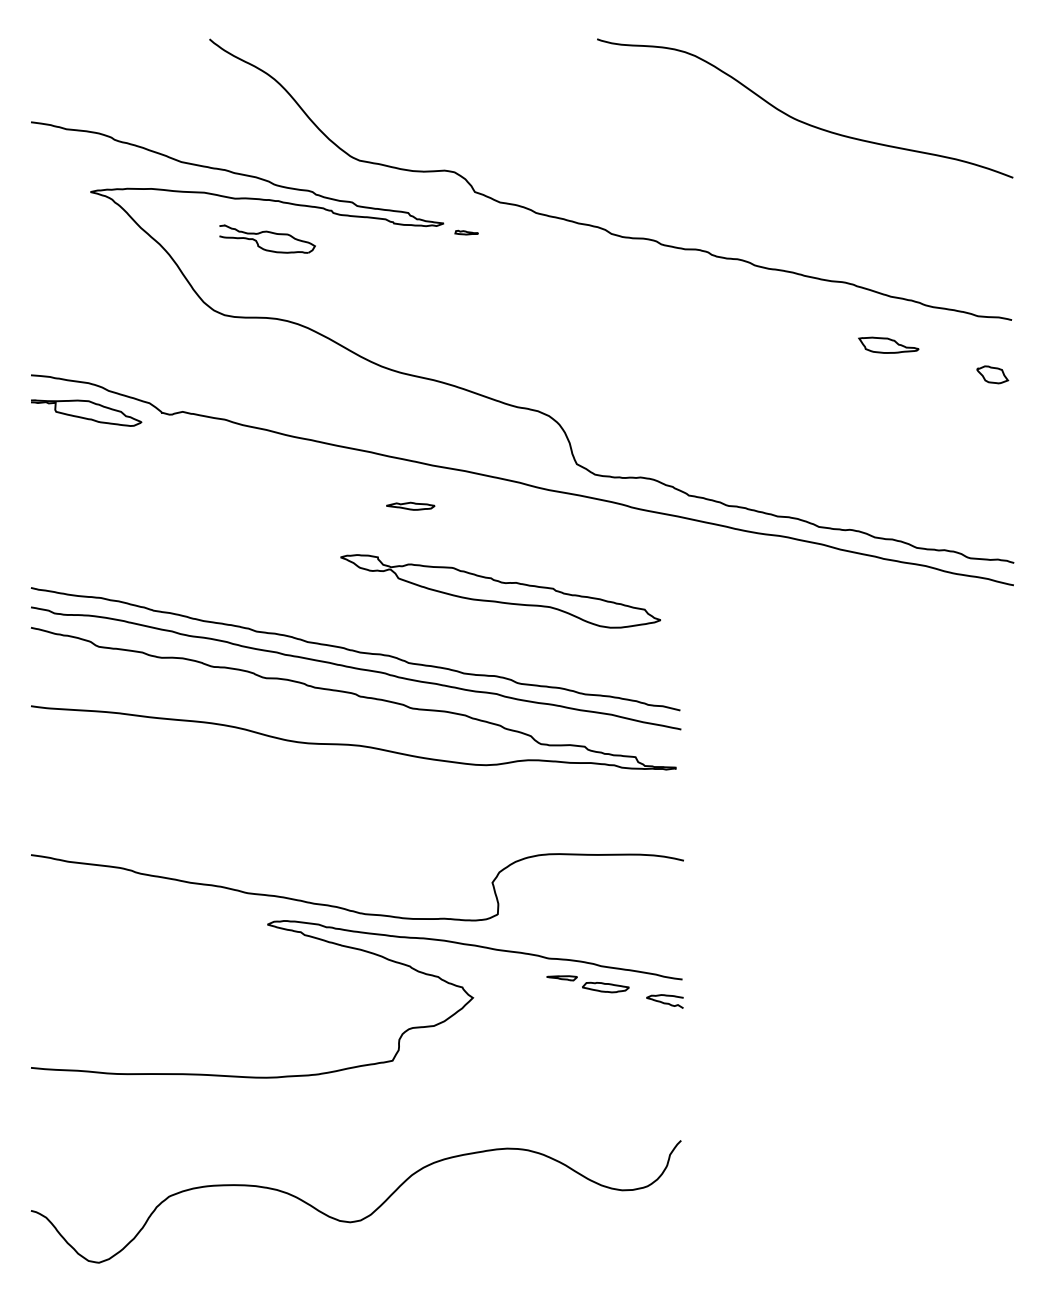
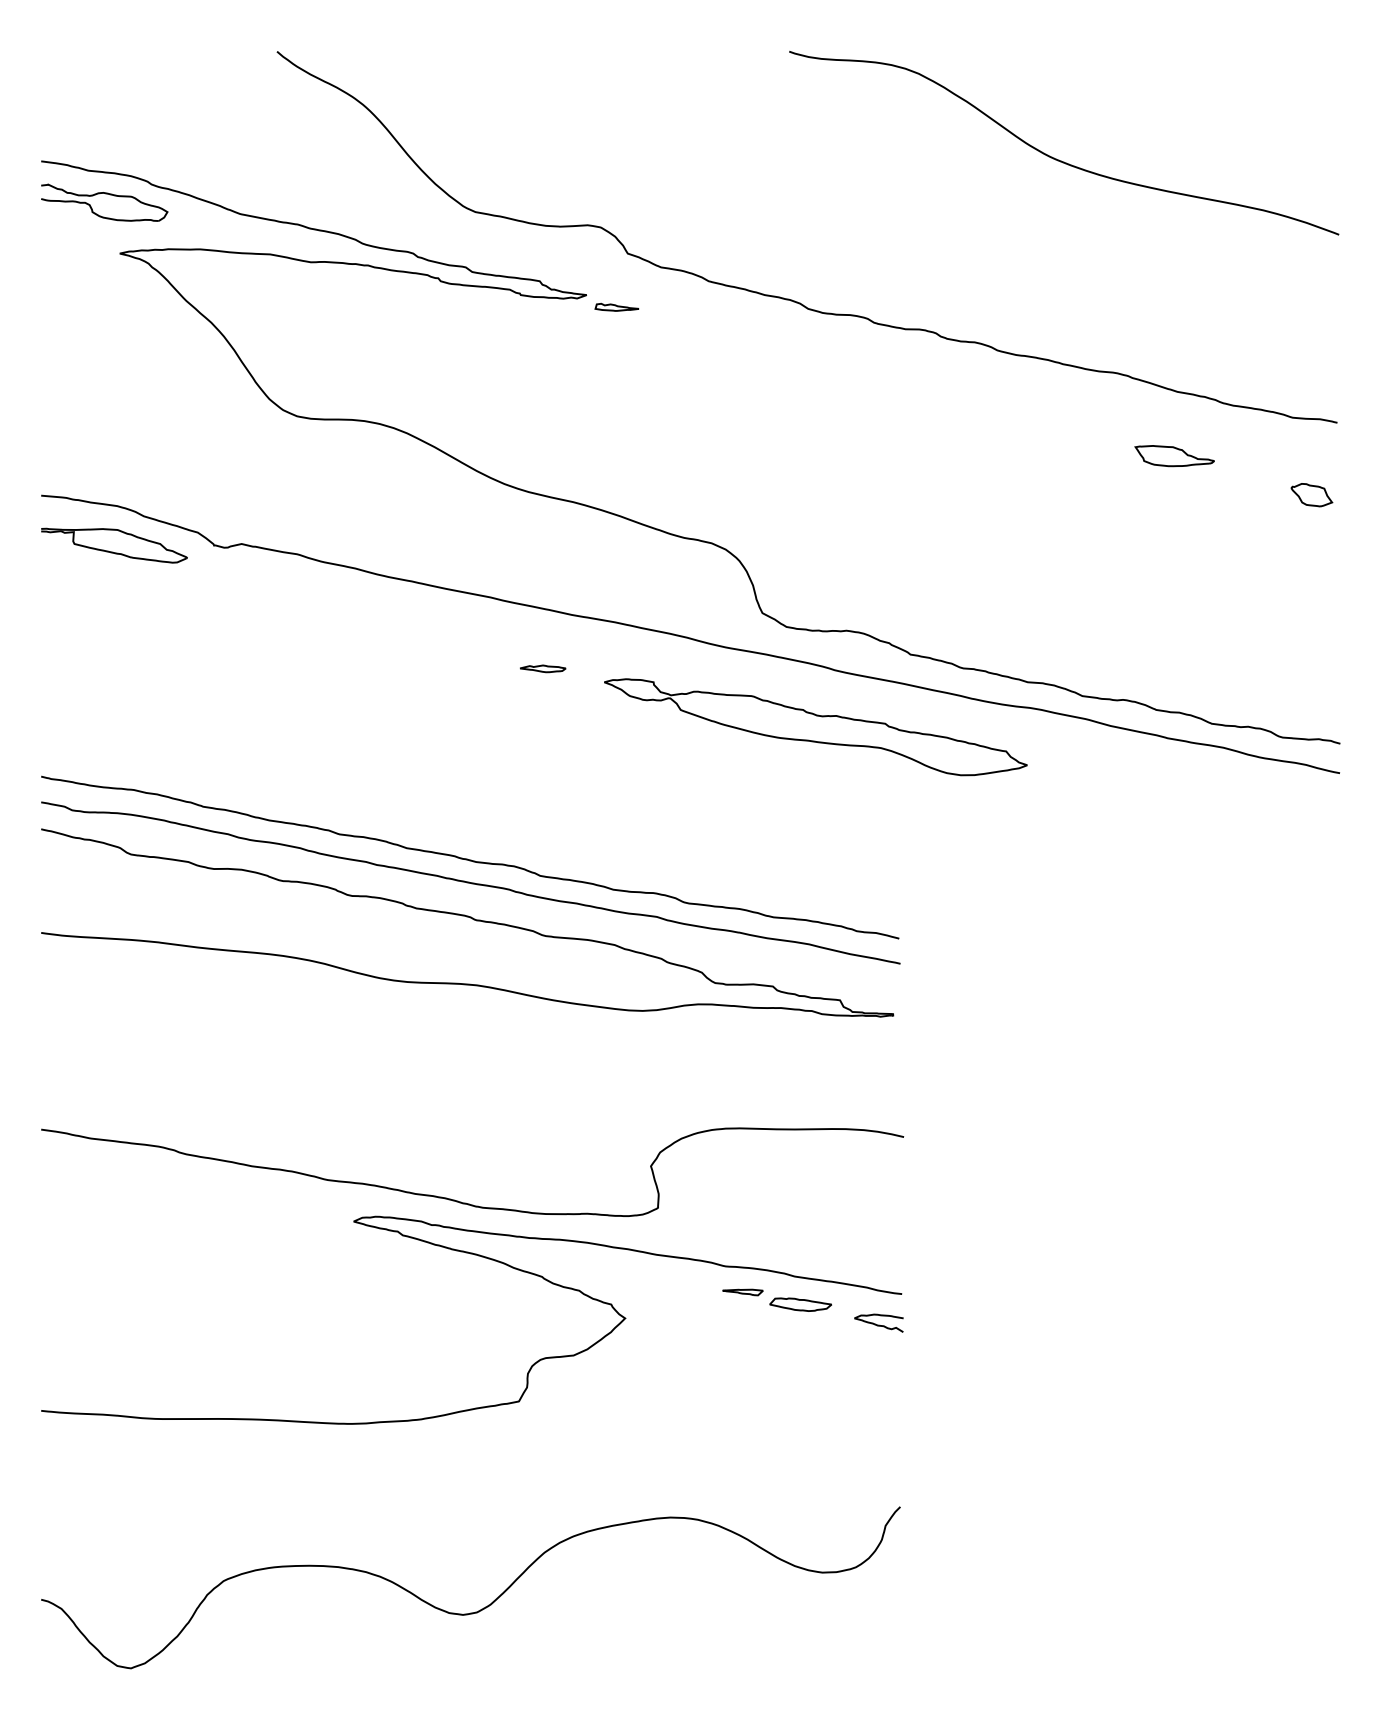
part: (268, 232) -> (105, 194), moved
part: (466, 232) -> (616, 306), size x1.43
part: (411, 506) -> (543, 668), size x0.71
part: (500, 591) -> (815, 727), moved

